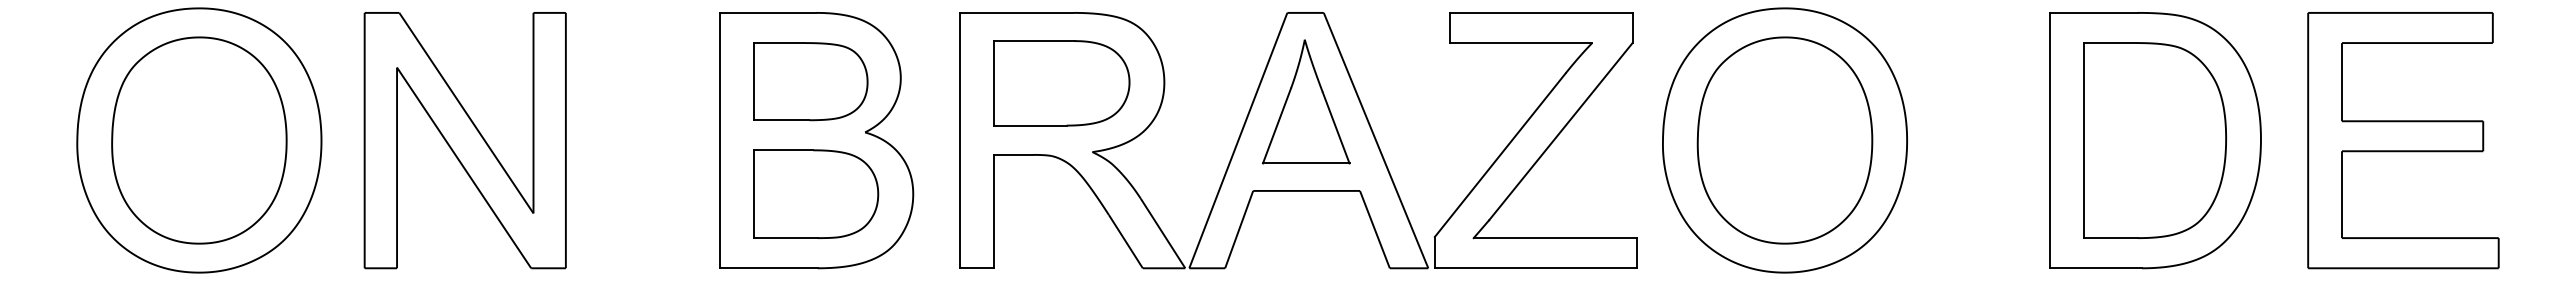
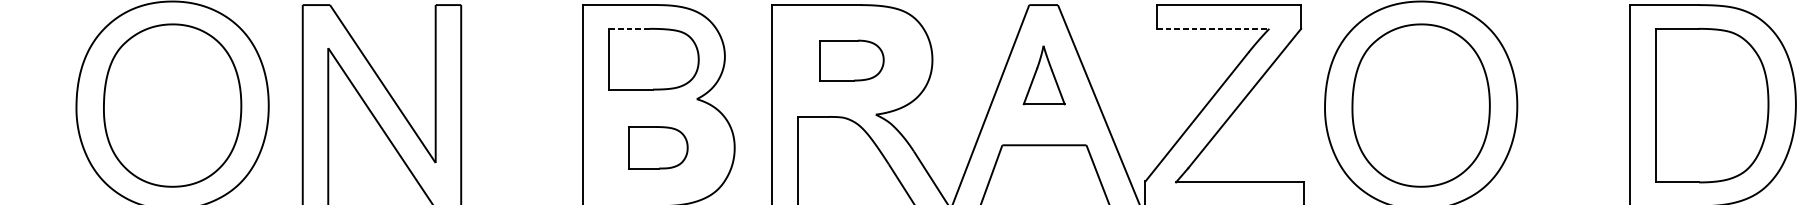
line: (779, 43) -> (629, 29), solid -> dashed
line: (1521, 43) -> (1213, 29), solid -> dashed
part: (1061, 83) -> (851, 60), size x0.6
part: (1306, 101) -> (1044, 74), size x0.6
part: (816, 193) -> (658, 147), size x0.6

